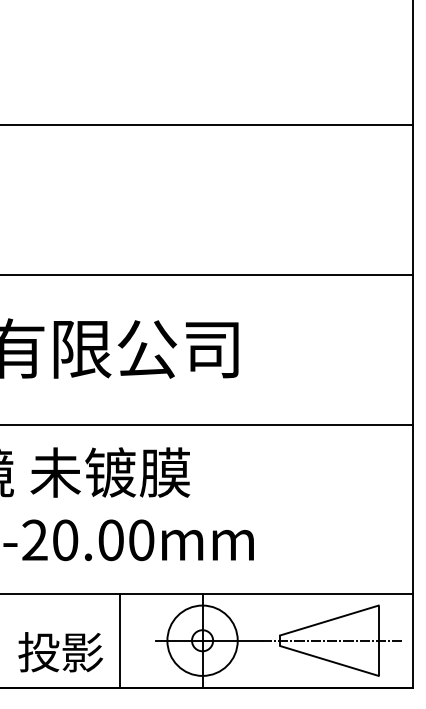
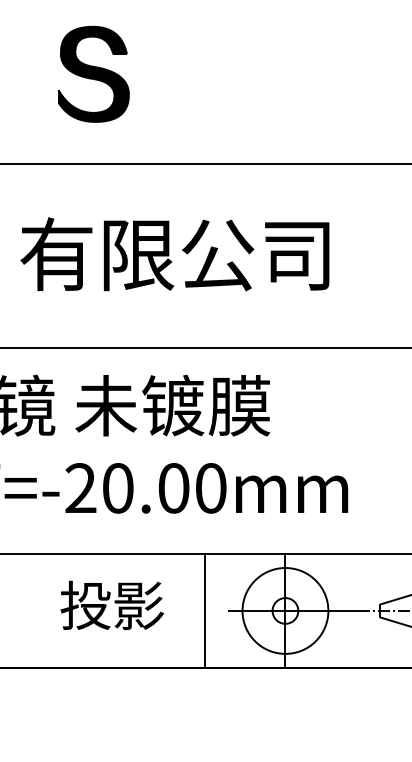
part: (45, 200) -> (93, 73), added
line: (119, 640) -> (204, 610), moved
text: (60, 652) -> (112, 605), moved

